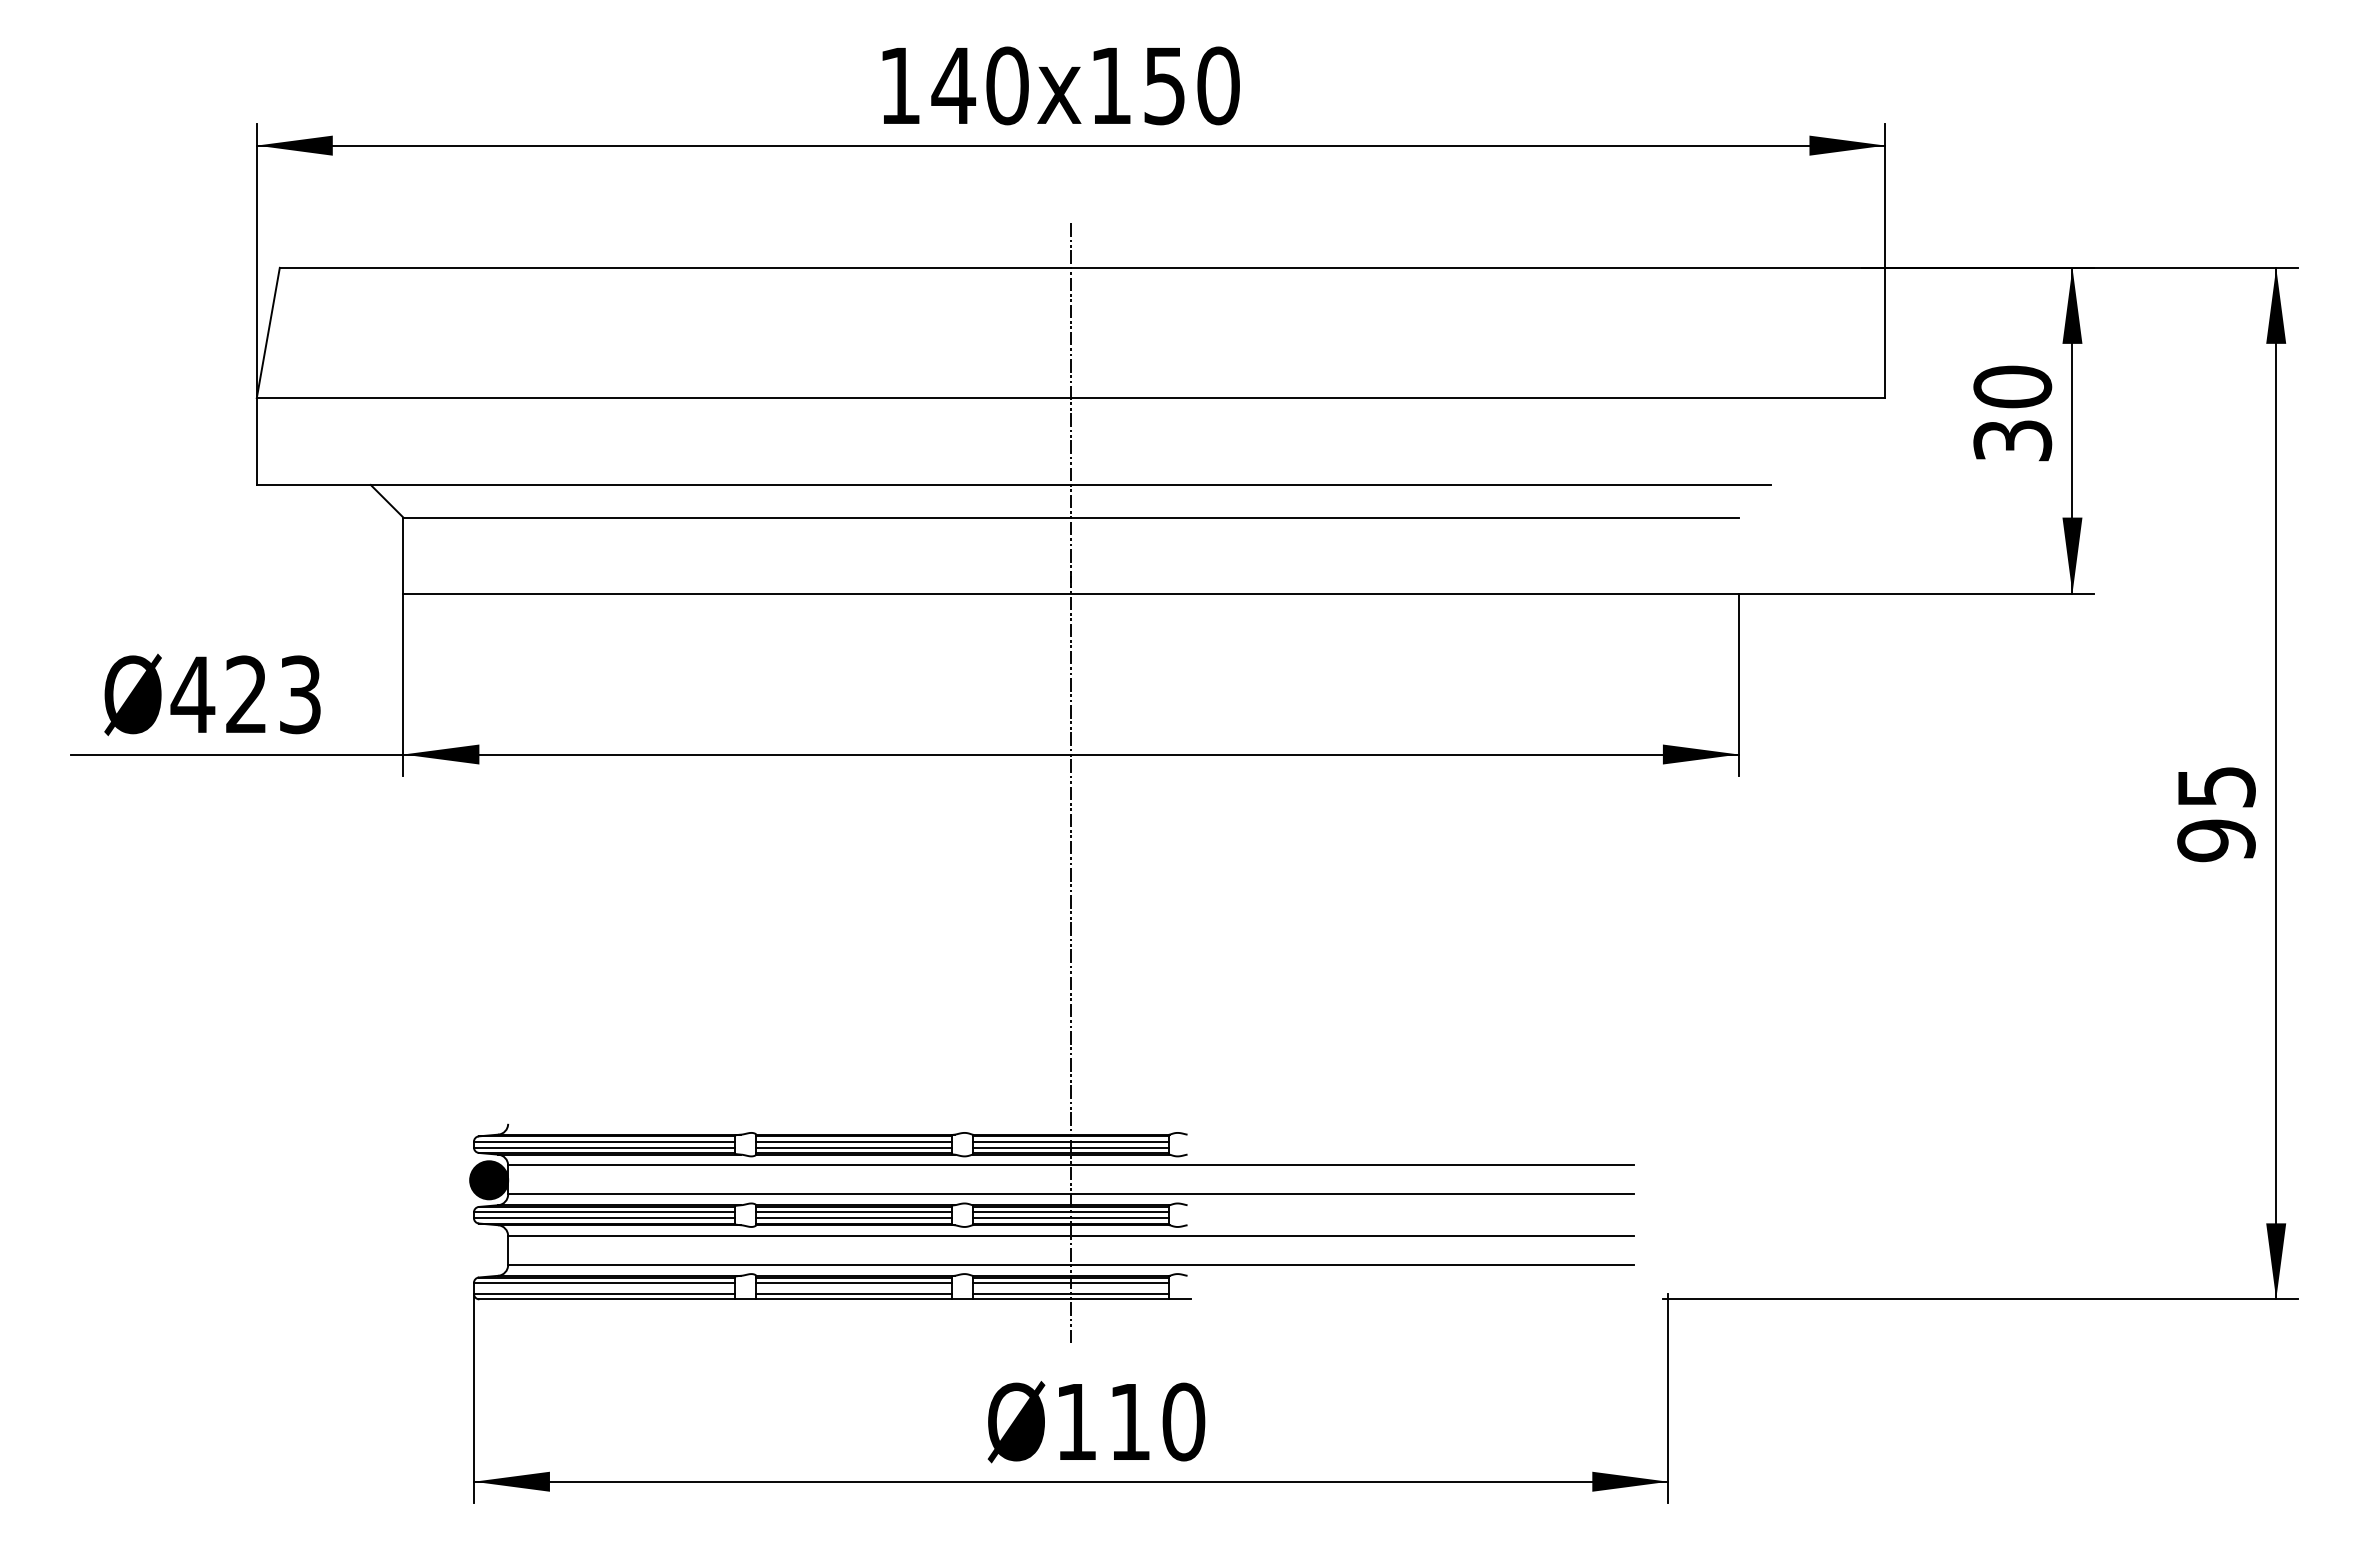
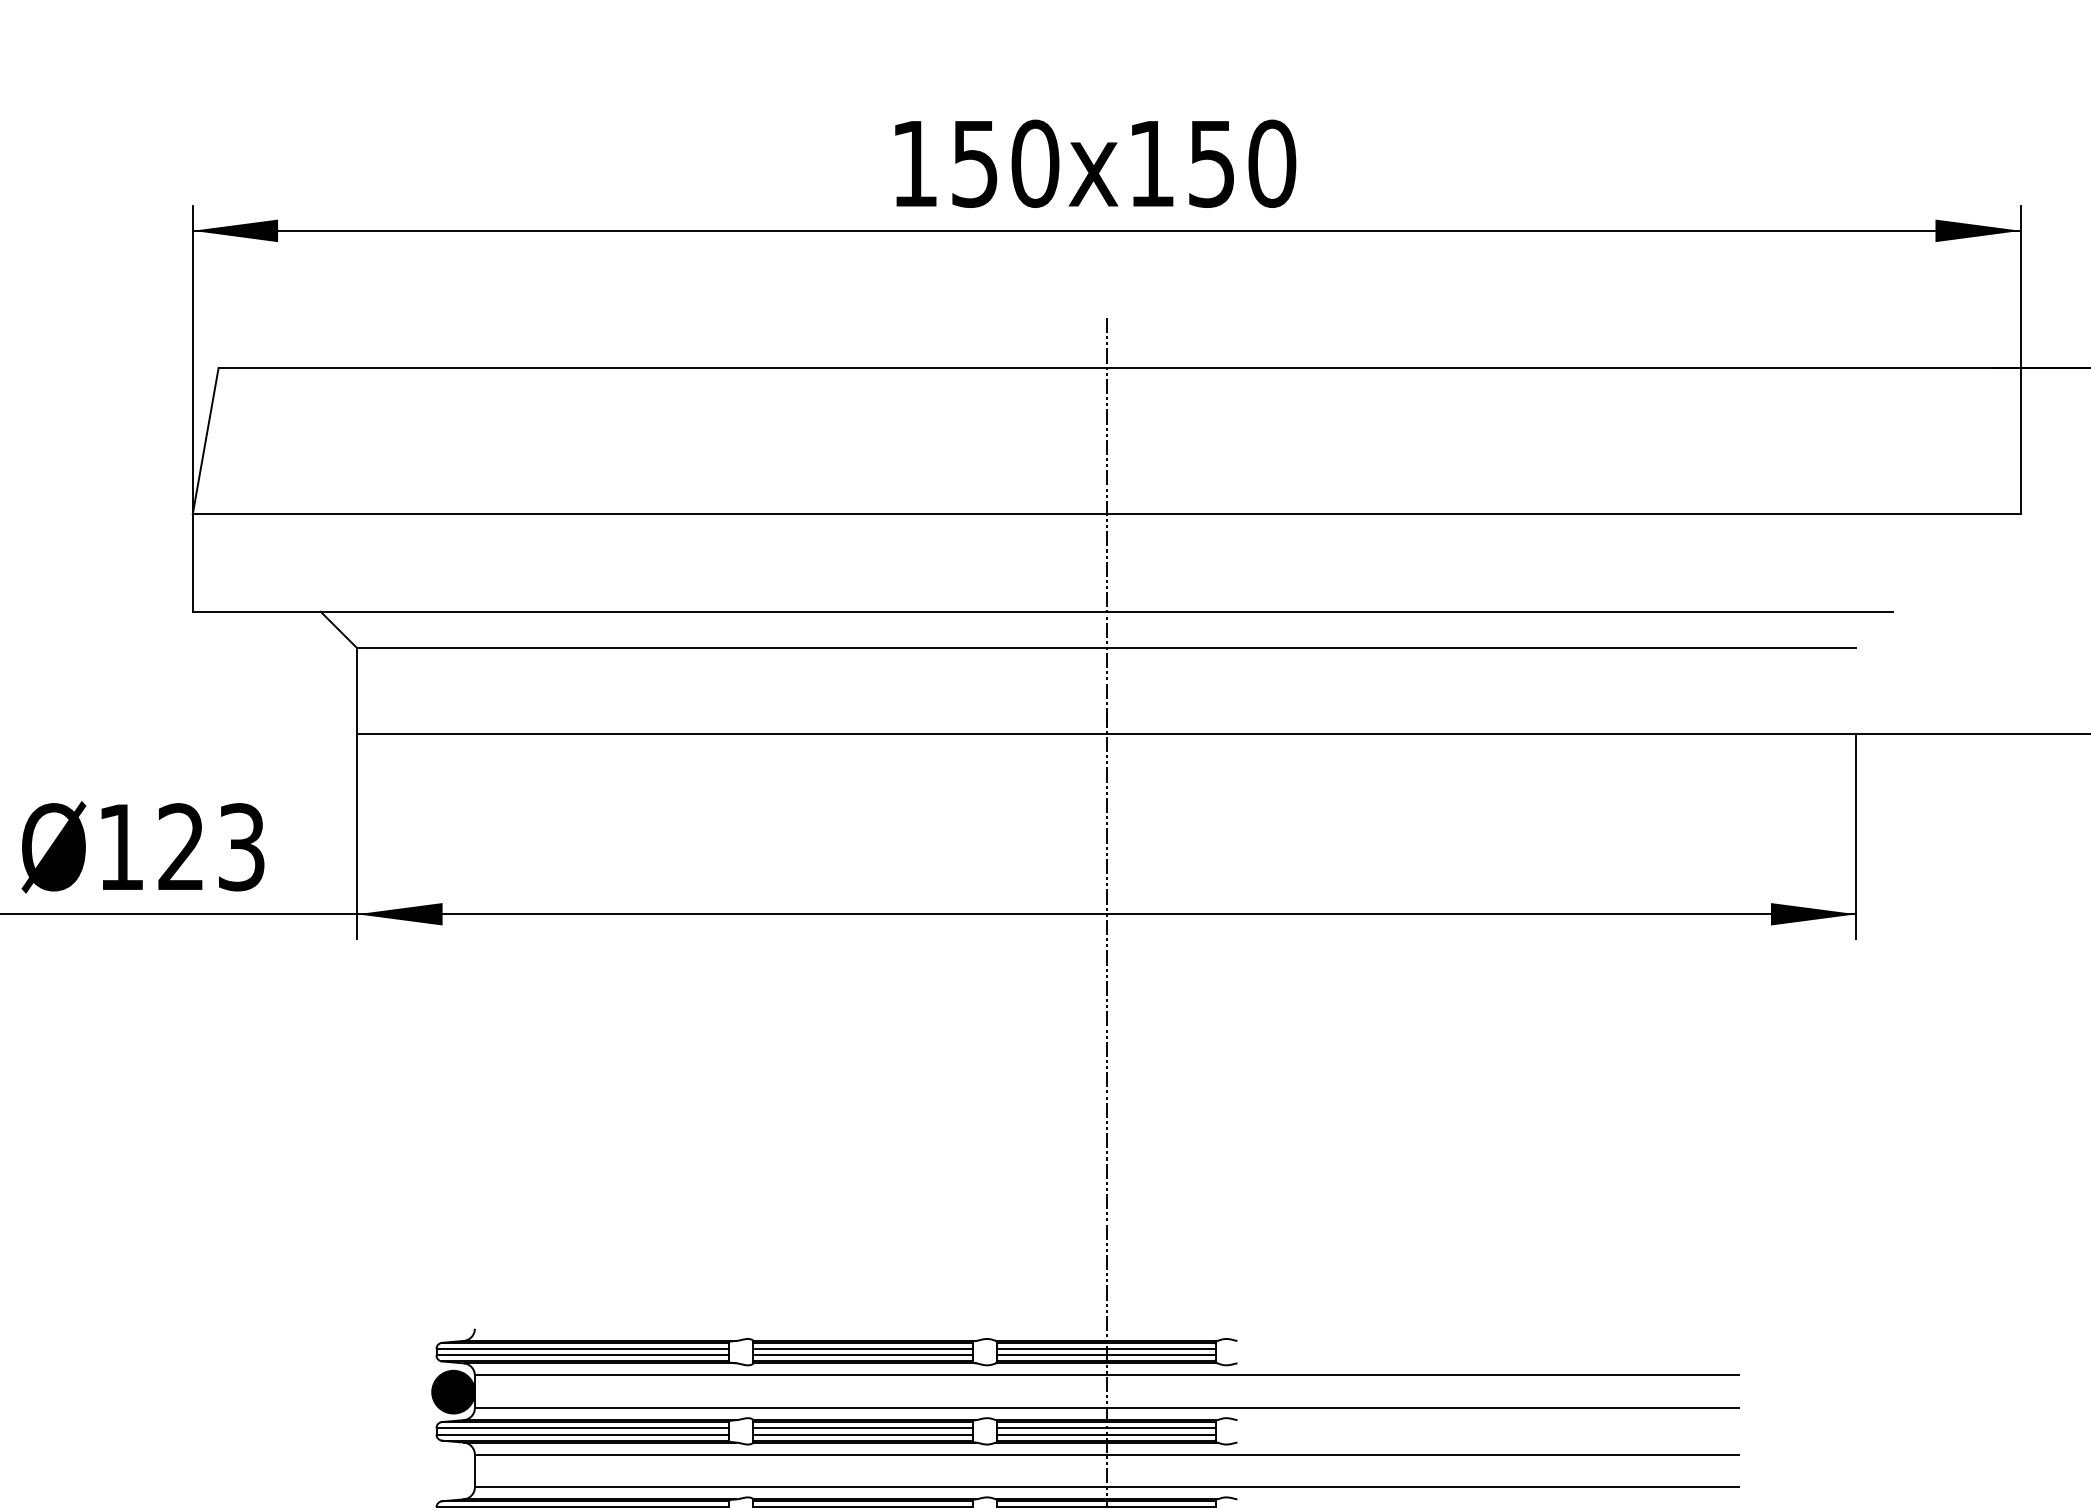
text: (953, 86) -> (974, 164), 140x150 -> 150x150
text: (192, 694) -> (120, 846), 423 -> 123

